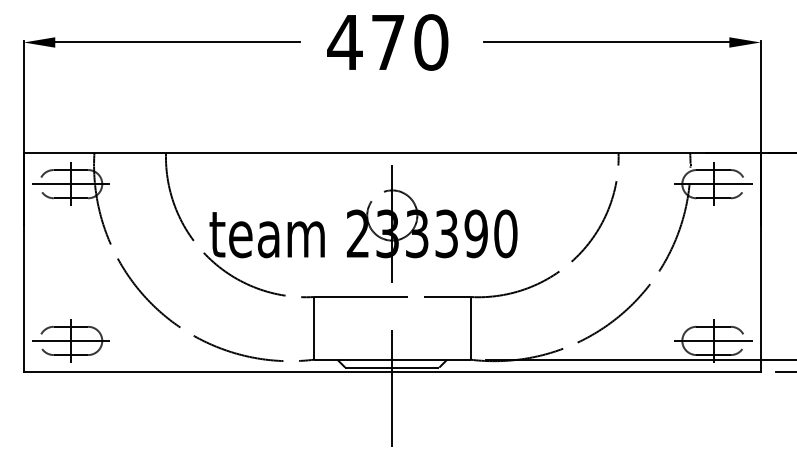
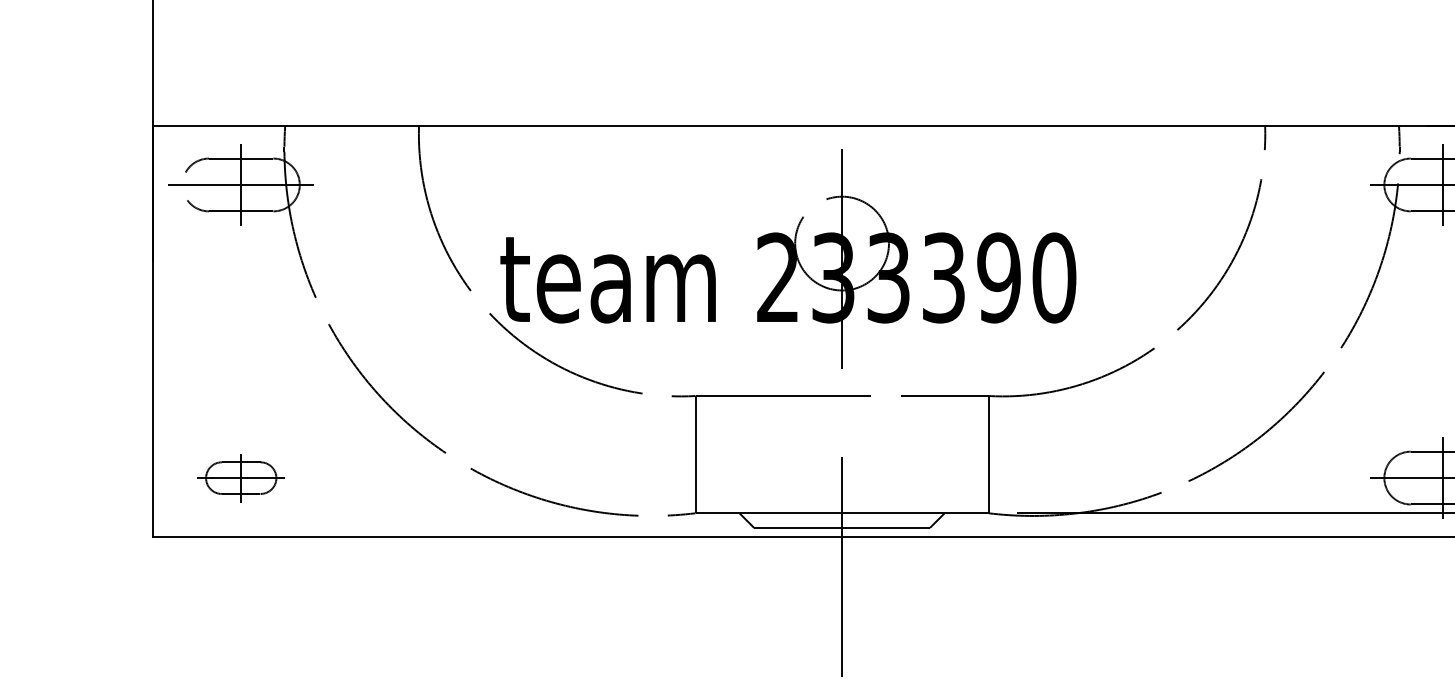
part: (70, 340) -> (240, 477), size x0.6

